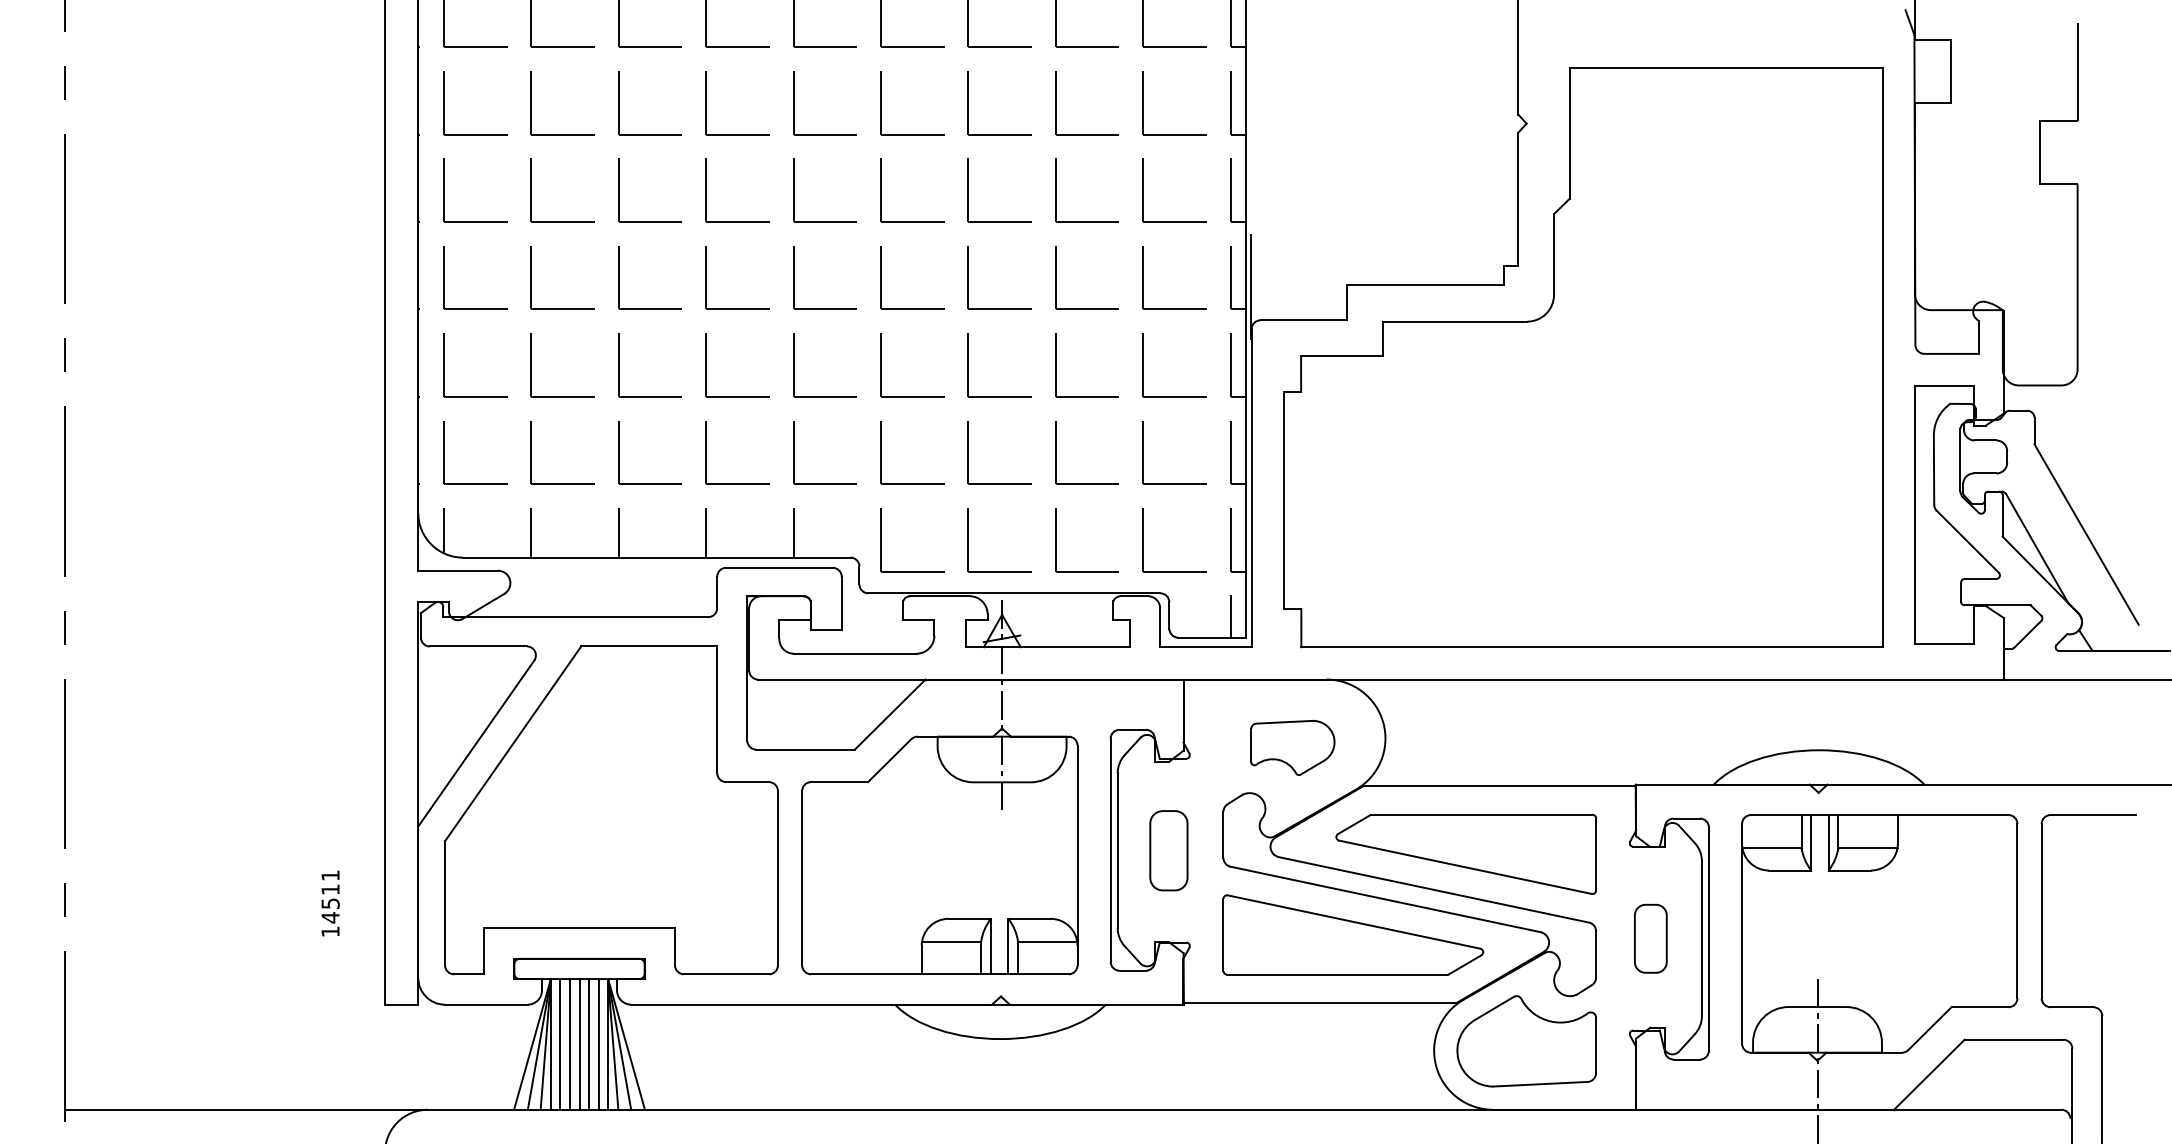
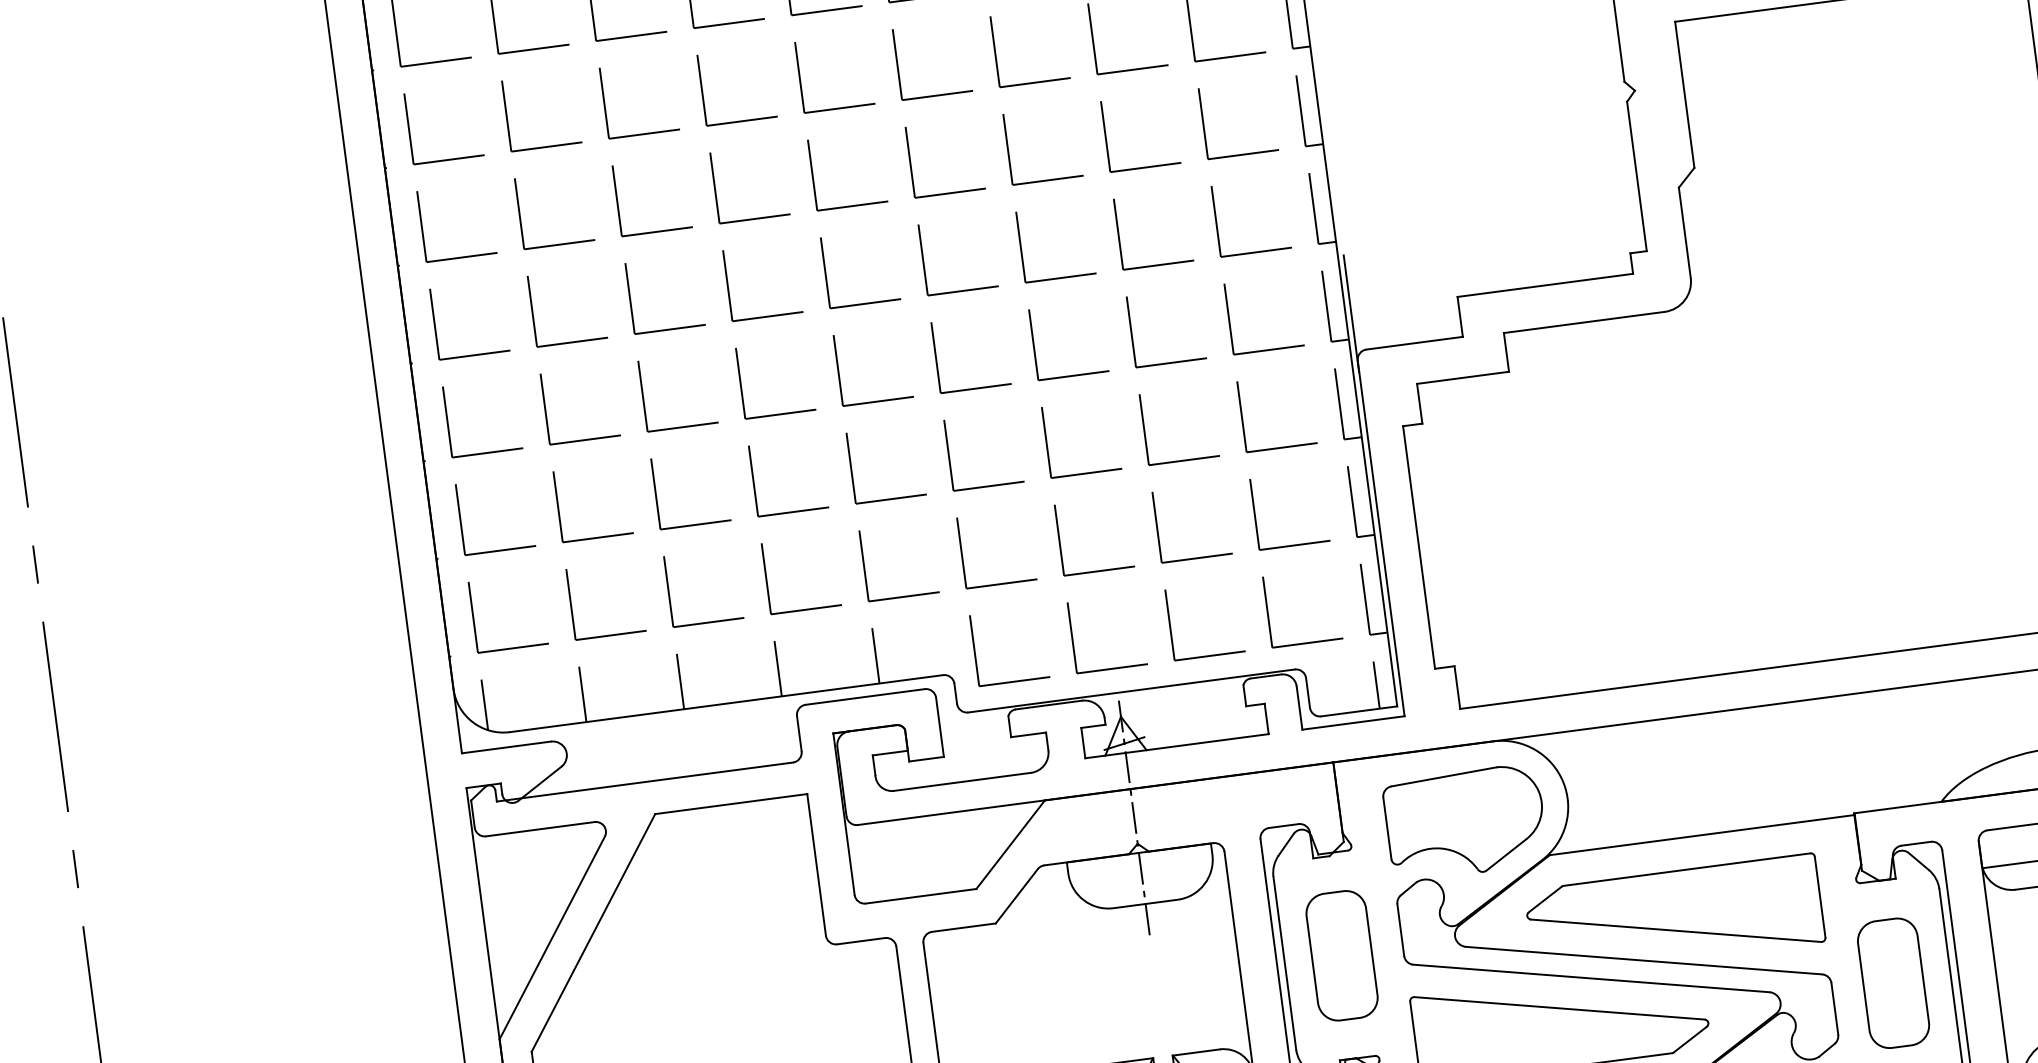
part: (1292, 747) -> (1465, 822), size x1.67
part: (1168, 850) -> (1341, 955), size x1.43
part: (1650, 938) -> (1893, 983), size x1.67

